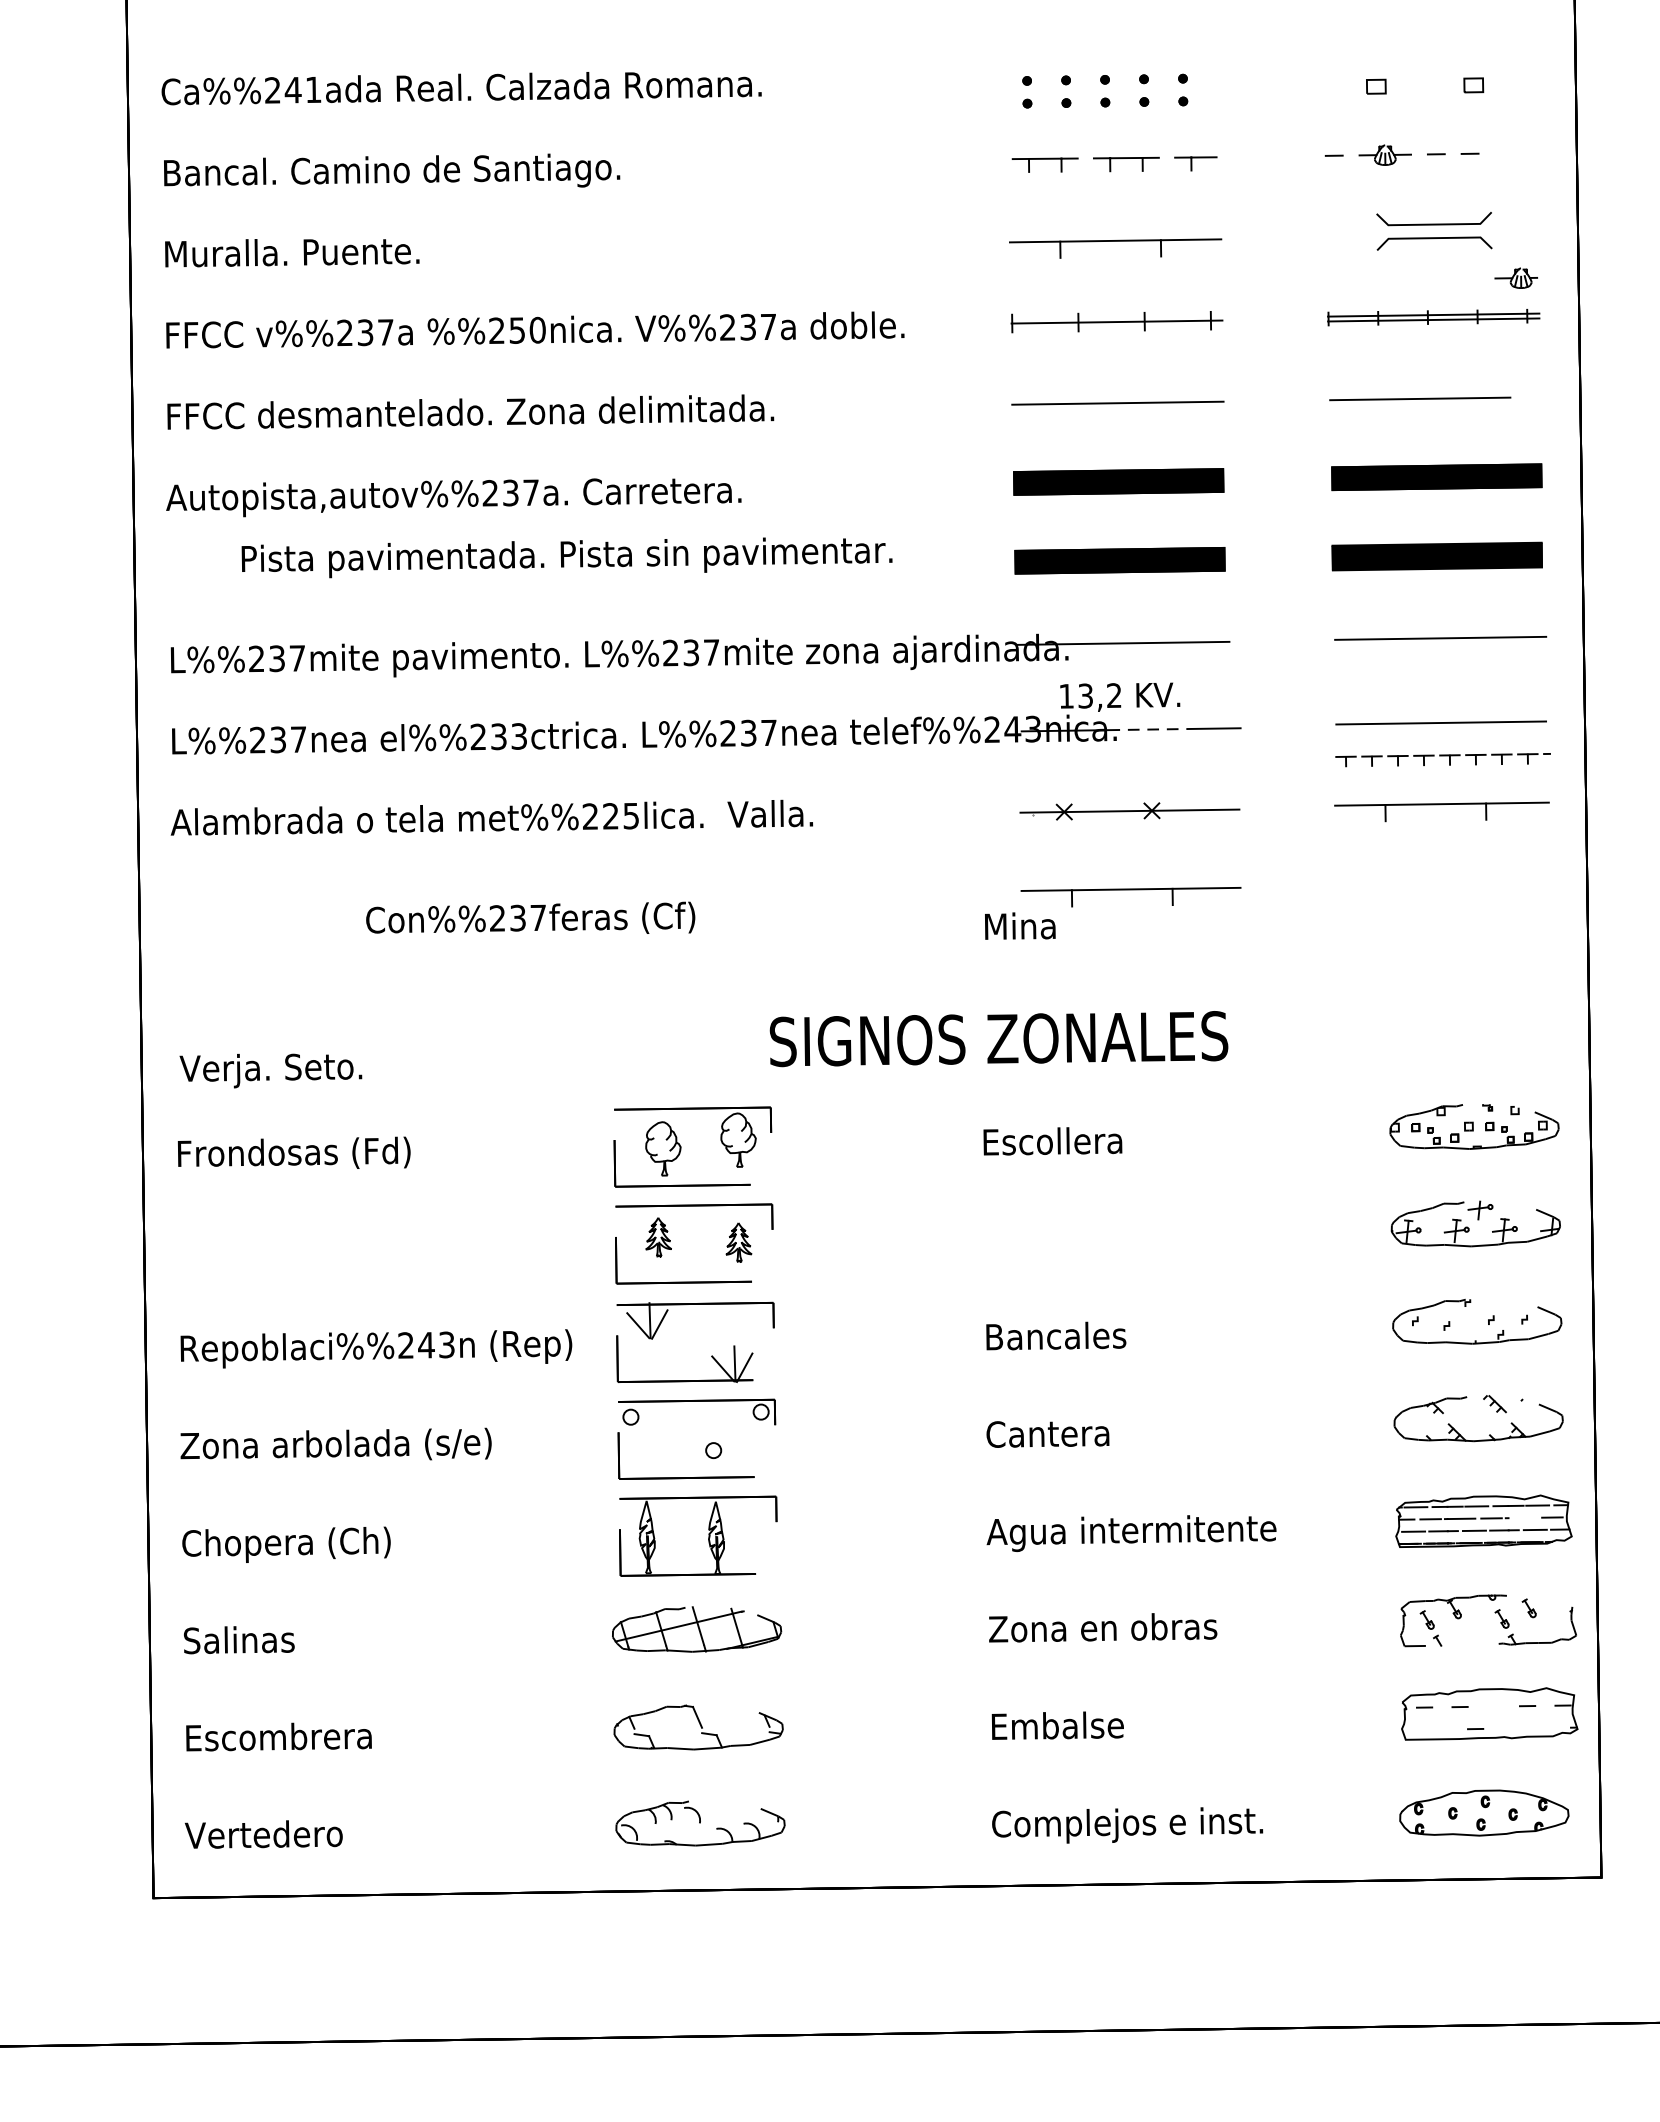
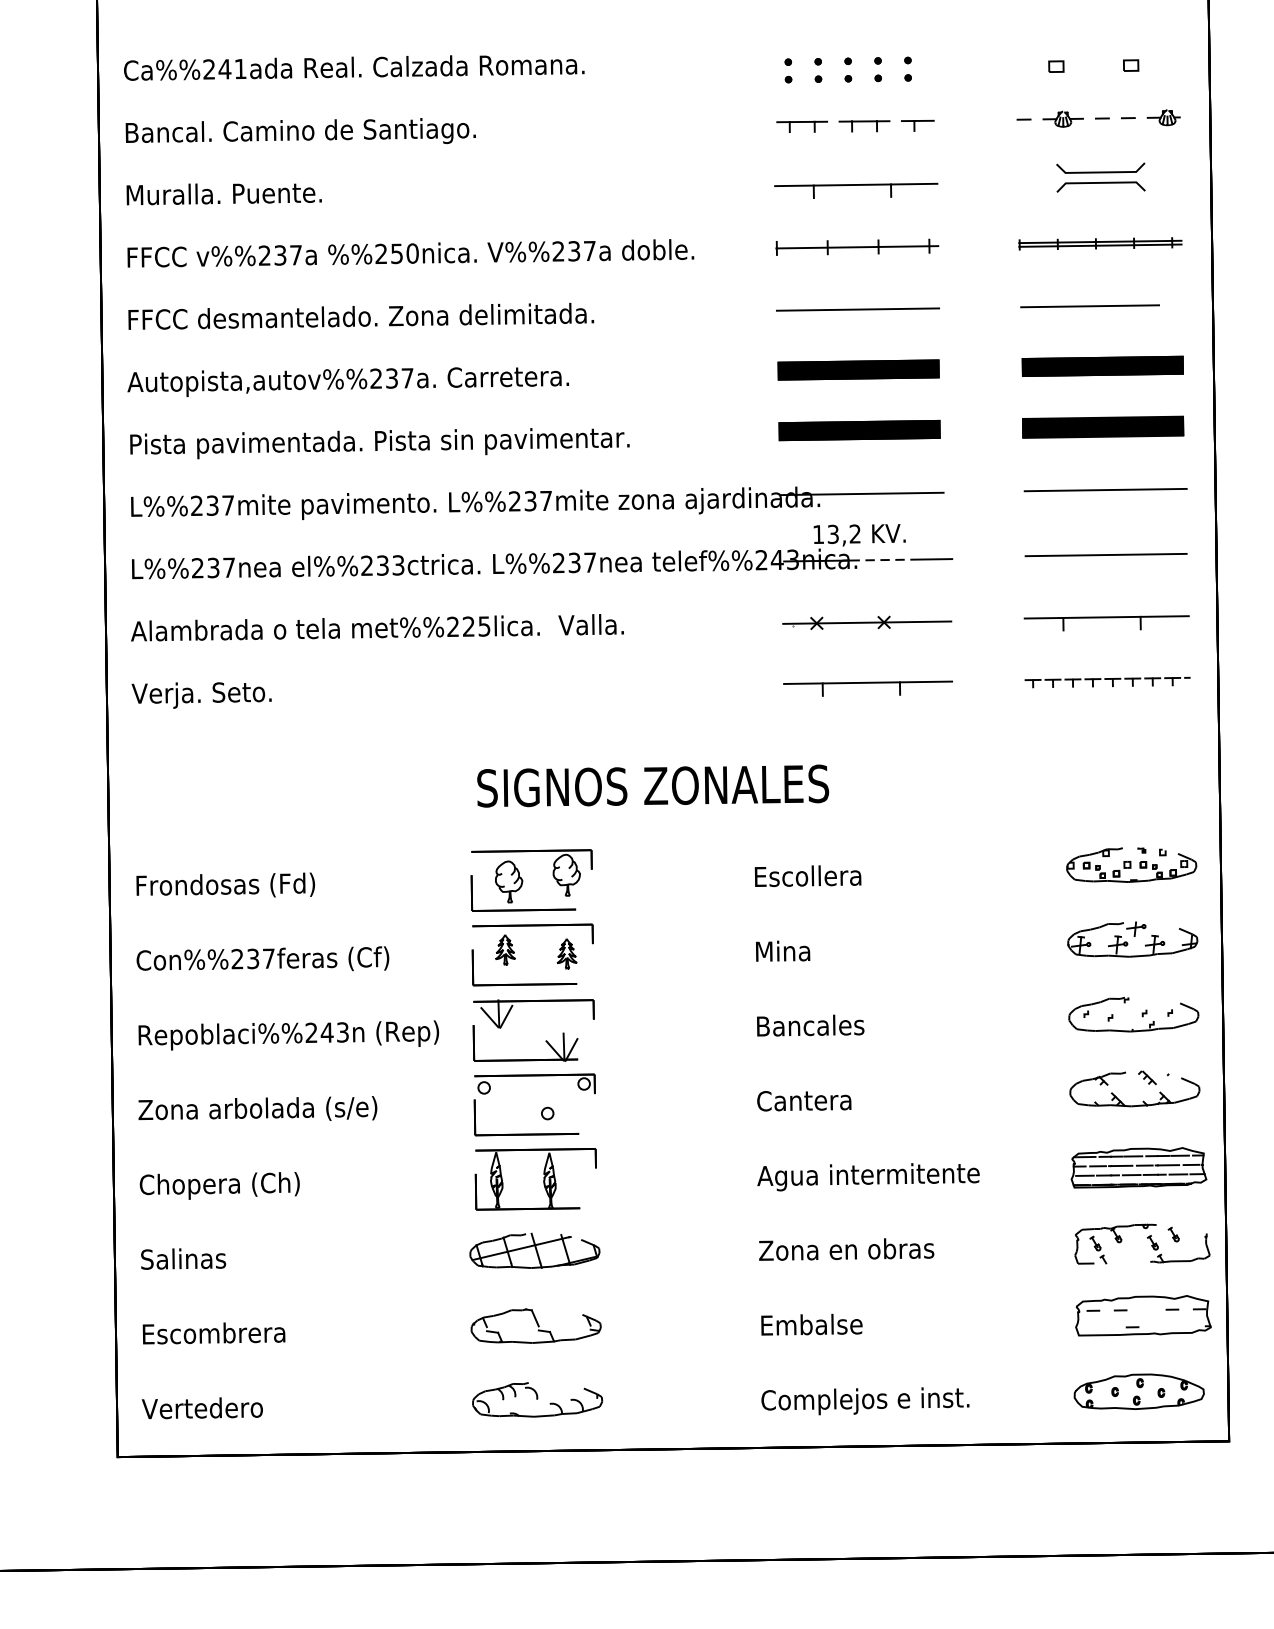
part: (1515, 277) -> (1163, 117), moved
text: (566, 557) -> (379, 443), moved
part: (1442, 760) -> (1107, 682), moved
text: (530, 917) -> (262, 958), moved
text: (1020, 925) -> (783, 950), moved
text: (998, 1039) -> (652, 786), moved
text: (270, 1070) -> (201, 695), moved
line: (1522, 1517) -> (1168, 1164), added

